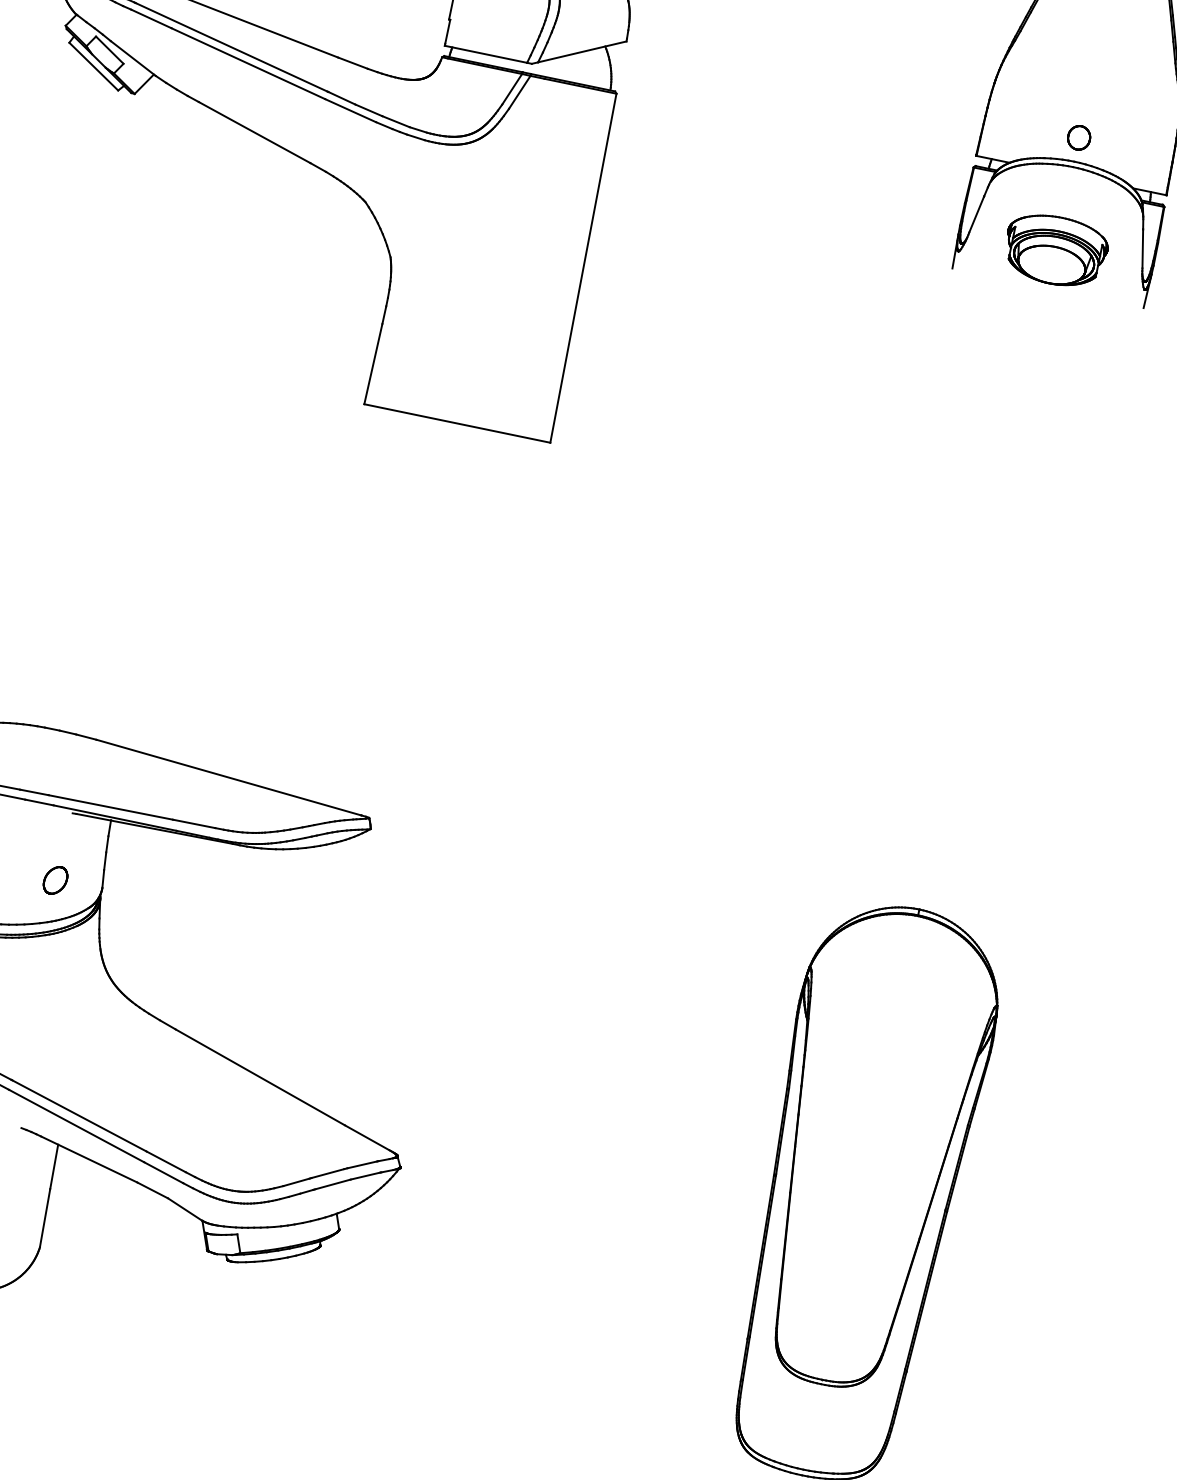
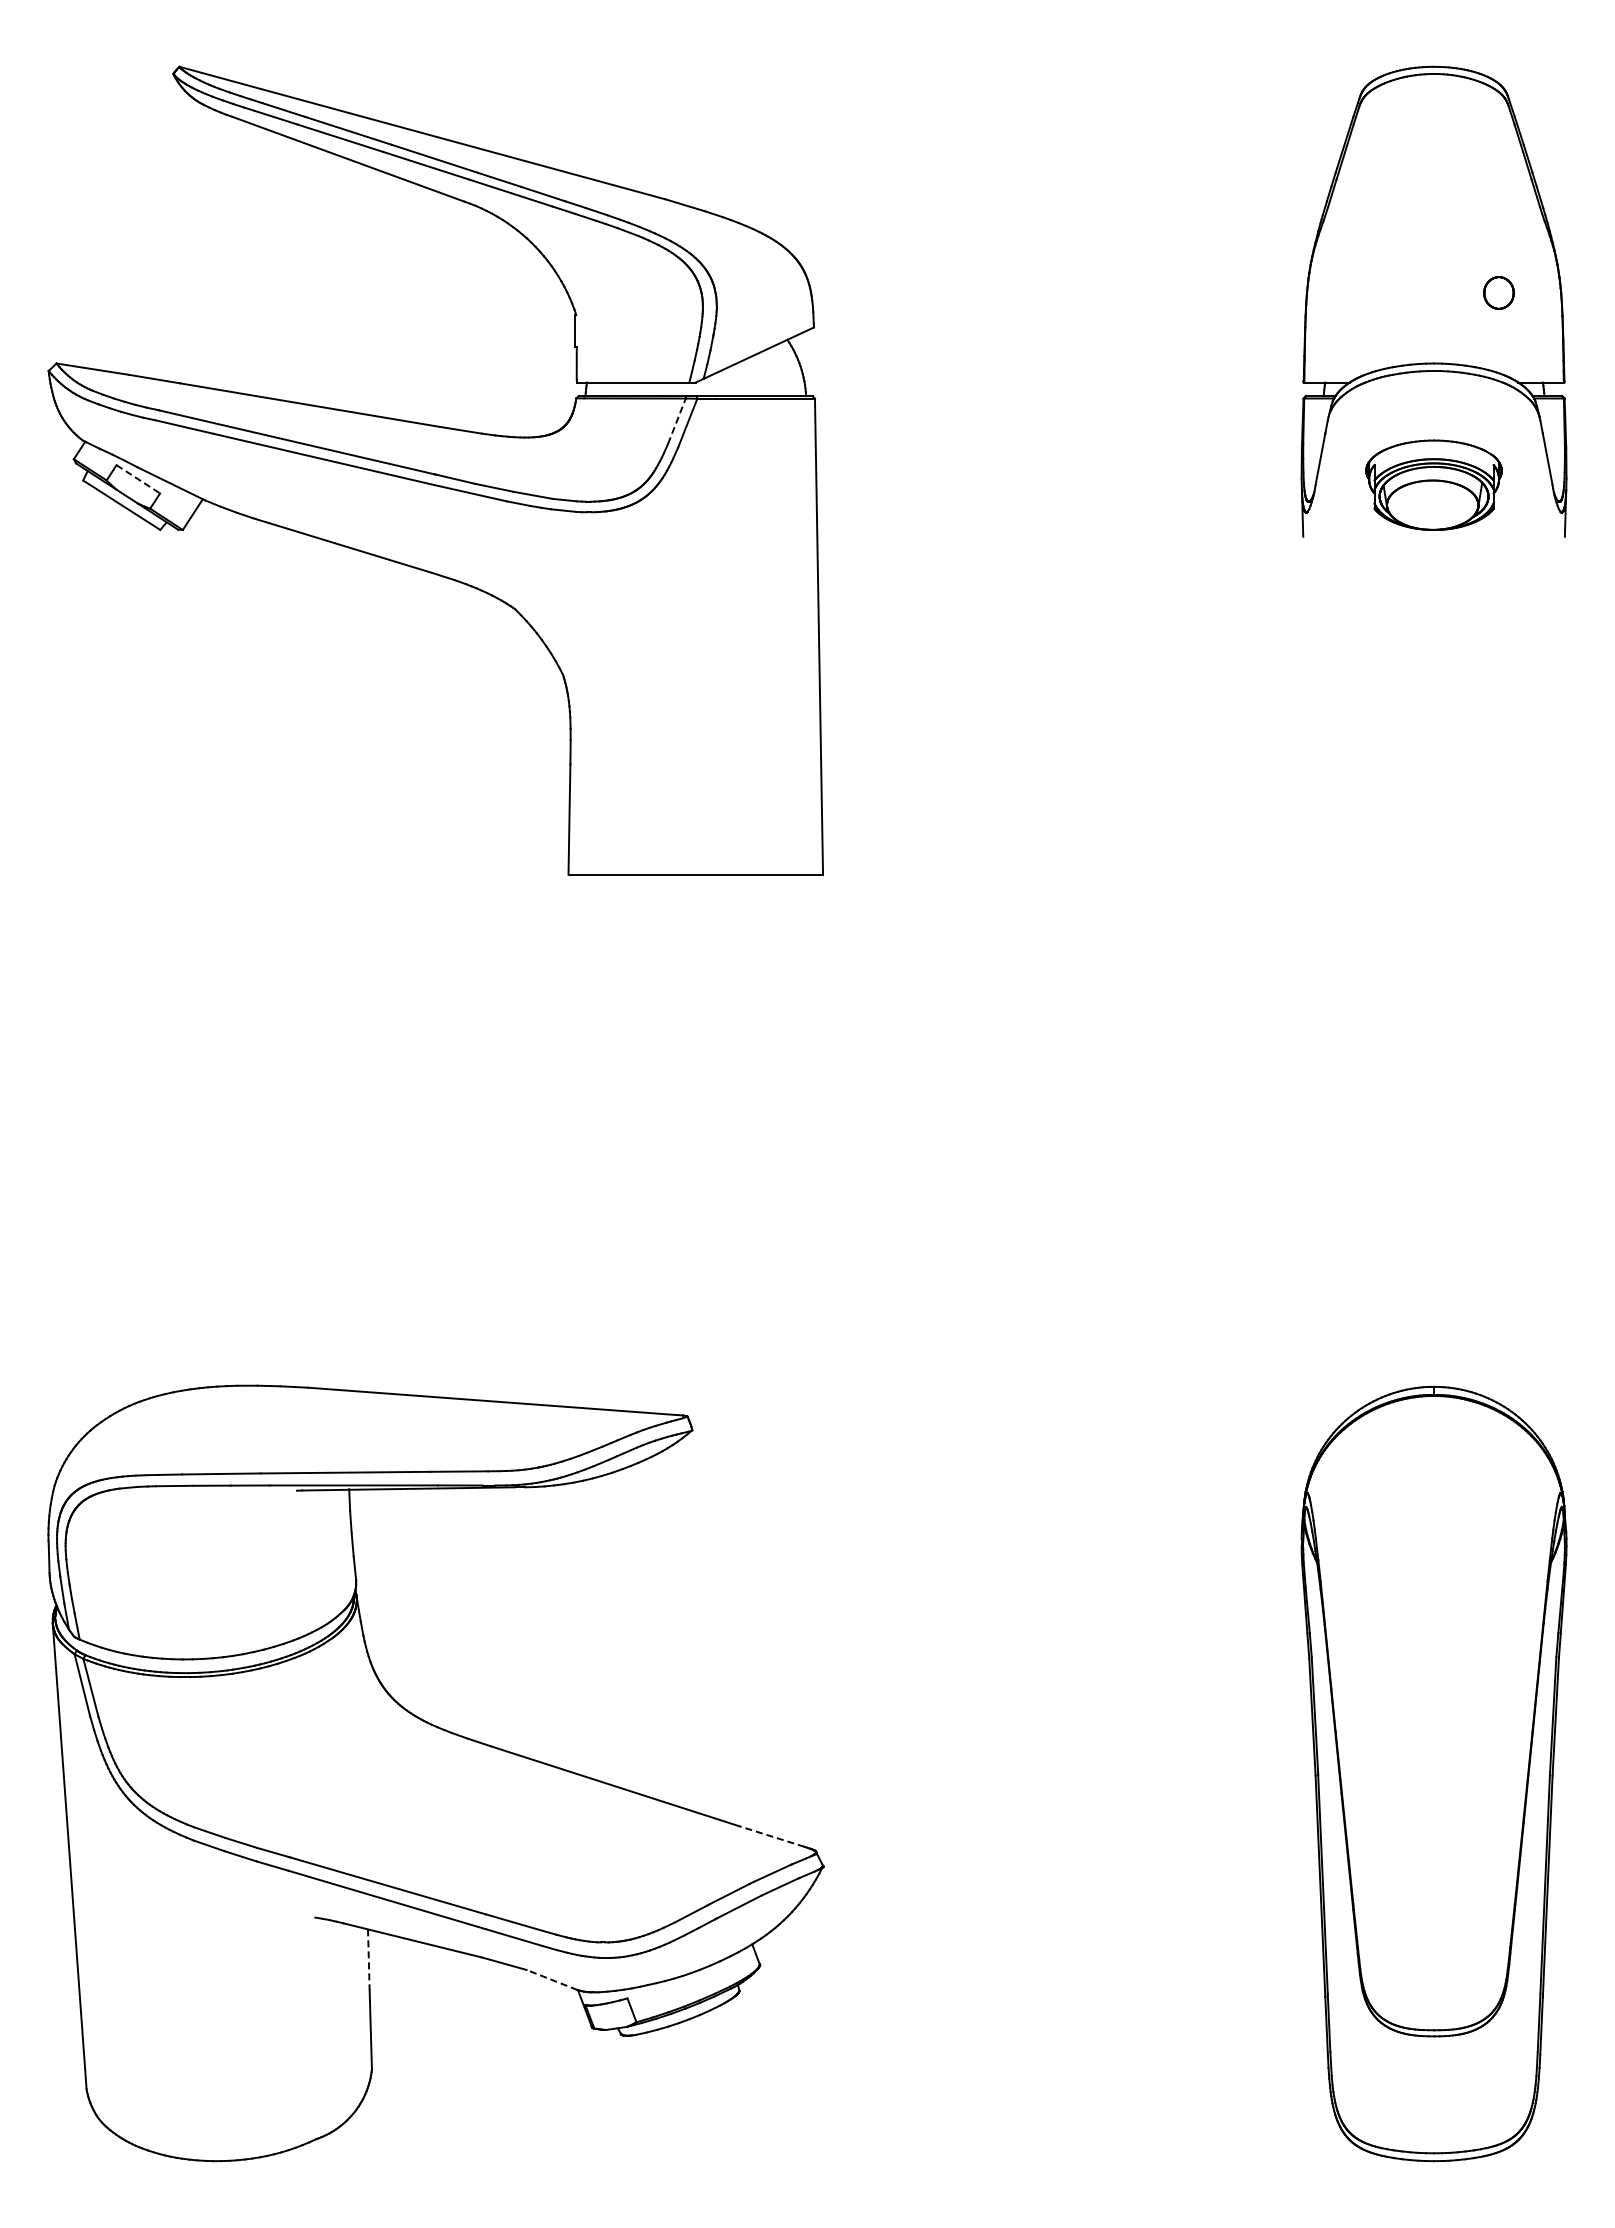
line: (109, 50) -> (138, 479), solid -> dashed
line: (512, 88) -> (677, 420), solid -> dashed
part: (1078, 137) -> (1498, 292), moved
part: (55, 880) -> (292, 1583), removed
line: (367, 1137) -> (771, 1836), solid -> dashed
line: (53, 1167) -> (368, 1960), solid -> dashed
line: (184, 1209) -> (551, 1979), solid -> dashed

